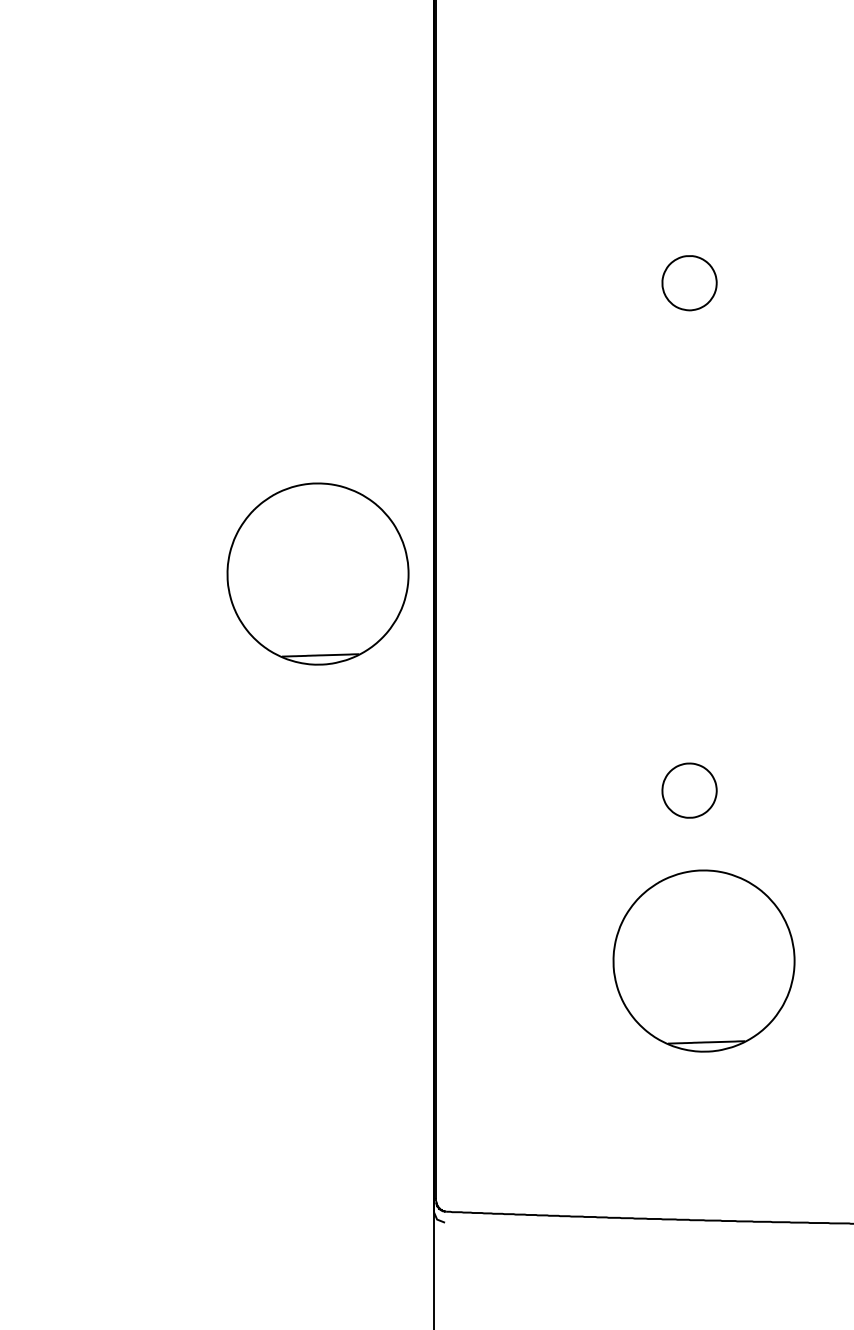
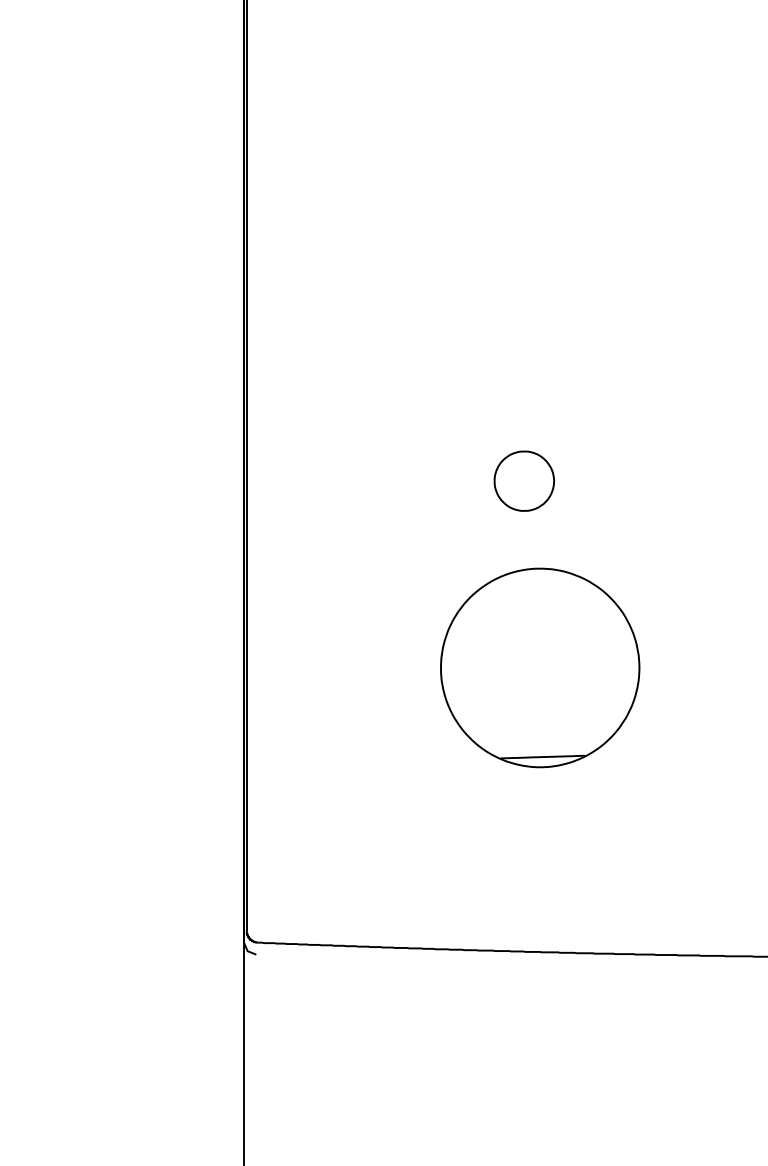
part: (317, 573) -> (116, 243), removed

